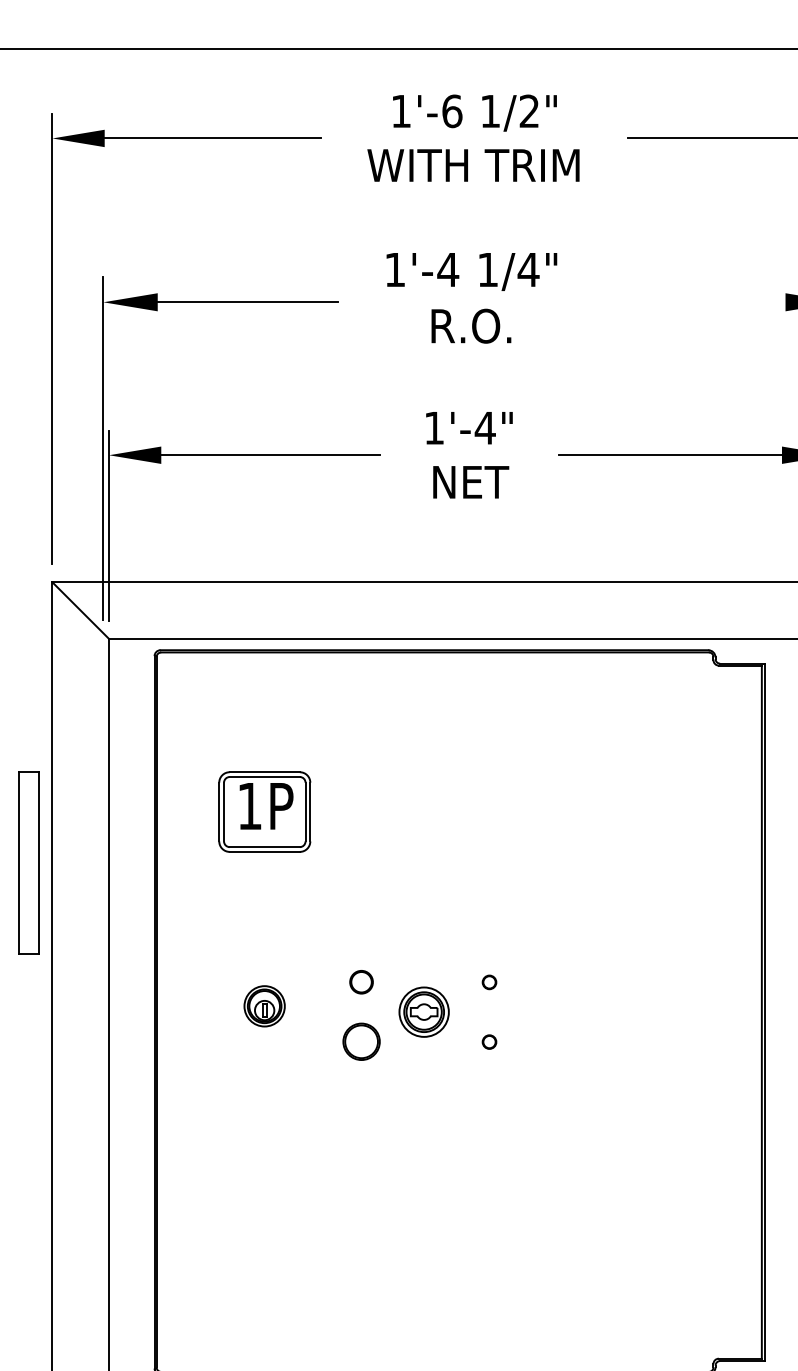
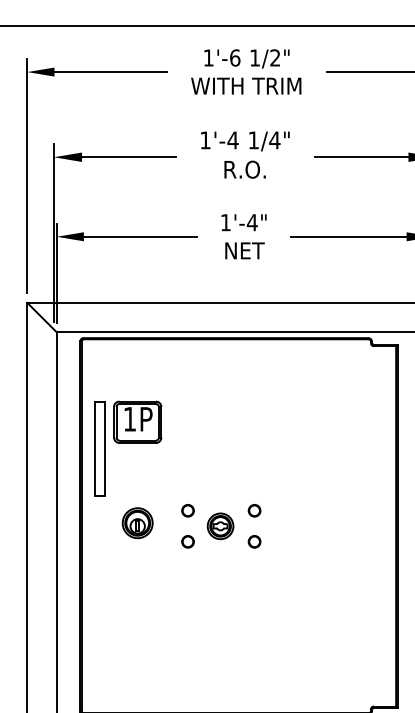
line: (695, 302) -> (361, 157), added
part: (27, 862) -> (99, 448), moved
part: (489, 981) -> (254, 510), size x1.67
part: (264, 1006) -> (137, 523), size x1.43
circle: (360, 1041) -> (187, 541), size x0.62
part: (489, 1041) -> (254, 541), size x1.67

